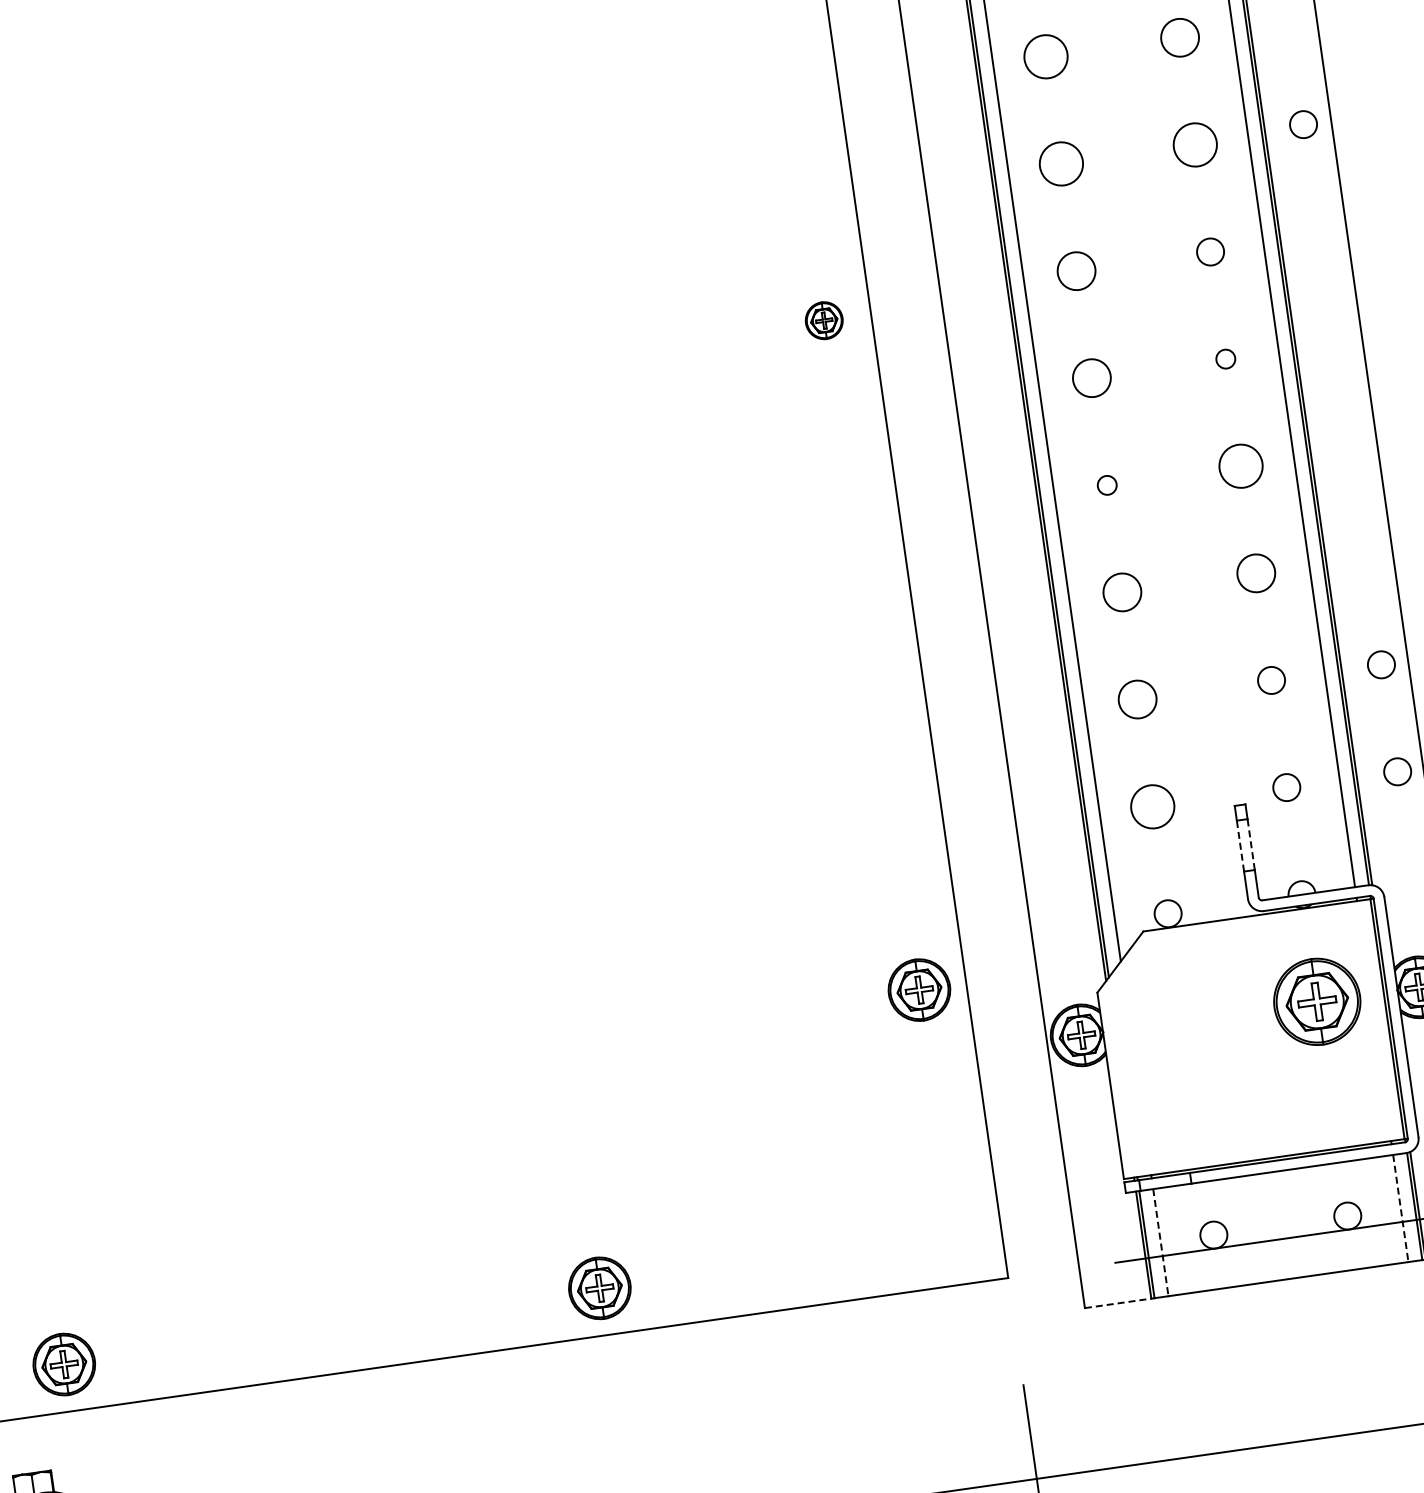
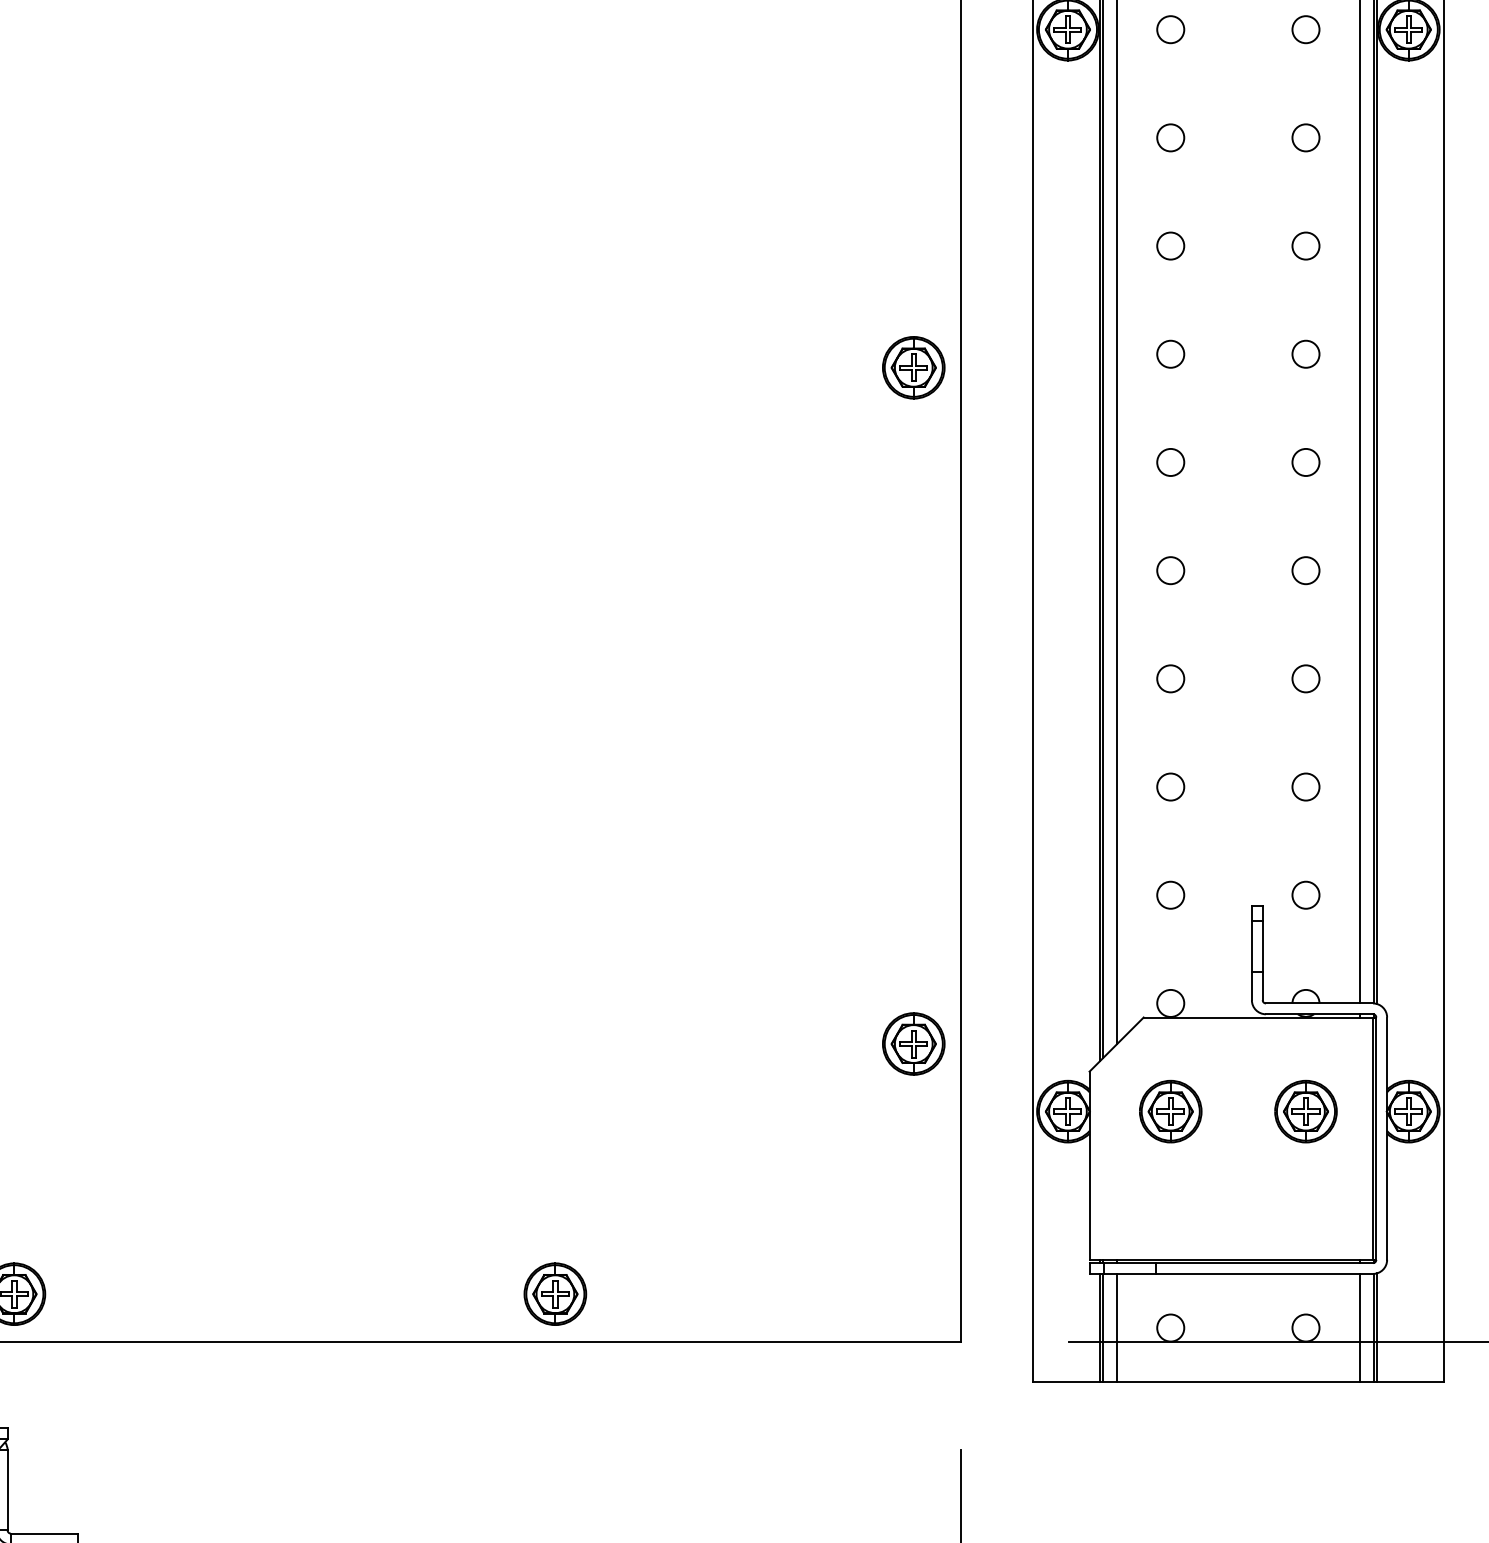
circle: (1179, 37) -> (1305, 137), size x0.71
circle: (1045, 56) -> (1170, 137), size x0.62
circle: (1302, 123) -> (1415, 240), removed
circle: (1194, 144) -> (1305, 245), size x0.62
circle: (1061, 163) -> (1170, 245), size x0.62
circle: (1076, 270) -> (1170, 353), size x0.71
part: (823, 320) -> (913, 367), size x1.67
circle: (1225, 359) -> (1305, 462), size x1.43
circle: (1091, 378) -> (1170, 462), size x0.71
circle: (1240, 466) -> (1305, 570), size x0.62
circle: (1106, 485) -> (1170, 570), size x1.43
circle: (1255, 573) -> (1305, 678), size x0.71
circle: (1122, 592) -> (1170, 678), size x0.71
circle: (1380, 664) -> (1416, 786), removed
circle: (1137, 699) -> (1170, 786), size x0.71
circle: (1397, 771) -> (1417, 894), removed
circle: (1152, 805) -> (1170, 894), size x0.62
line: (1250, 844) -> (1262, 946), dashed -> solid
line: (1240, 846) -> (1251, 946), dashed -> solid
part: (1316, 1001) -> (1305, 1111), size x0.71
part: (1183, 1020) -> (1170, 1111), added
line: (1400, 1208) -> (1359, 1328), dashed -> solid
line: (1161, 1243) -> (1117, 1328), dashed -> solid
line: (1118, 1303) -> (1066, 1382), dashed -> solid

